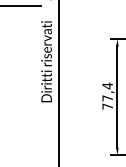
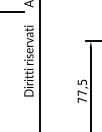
text: (107, 85) -> (82, 81), 77,4 -> 77,5

